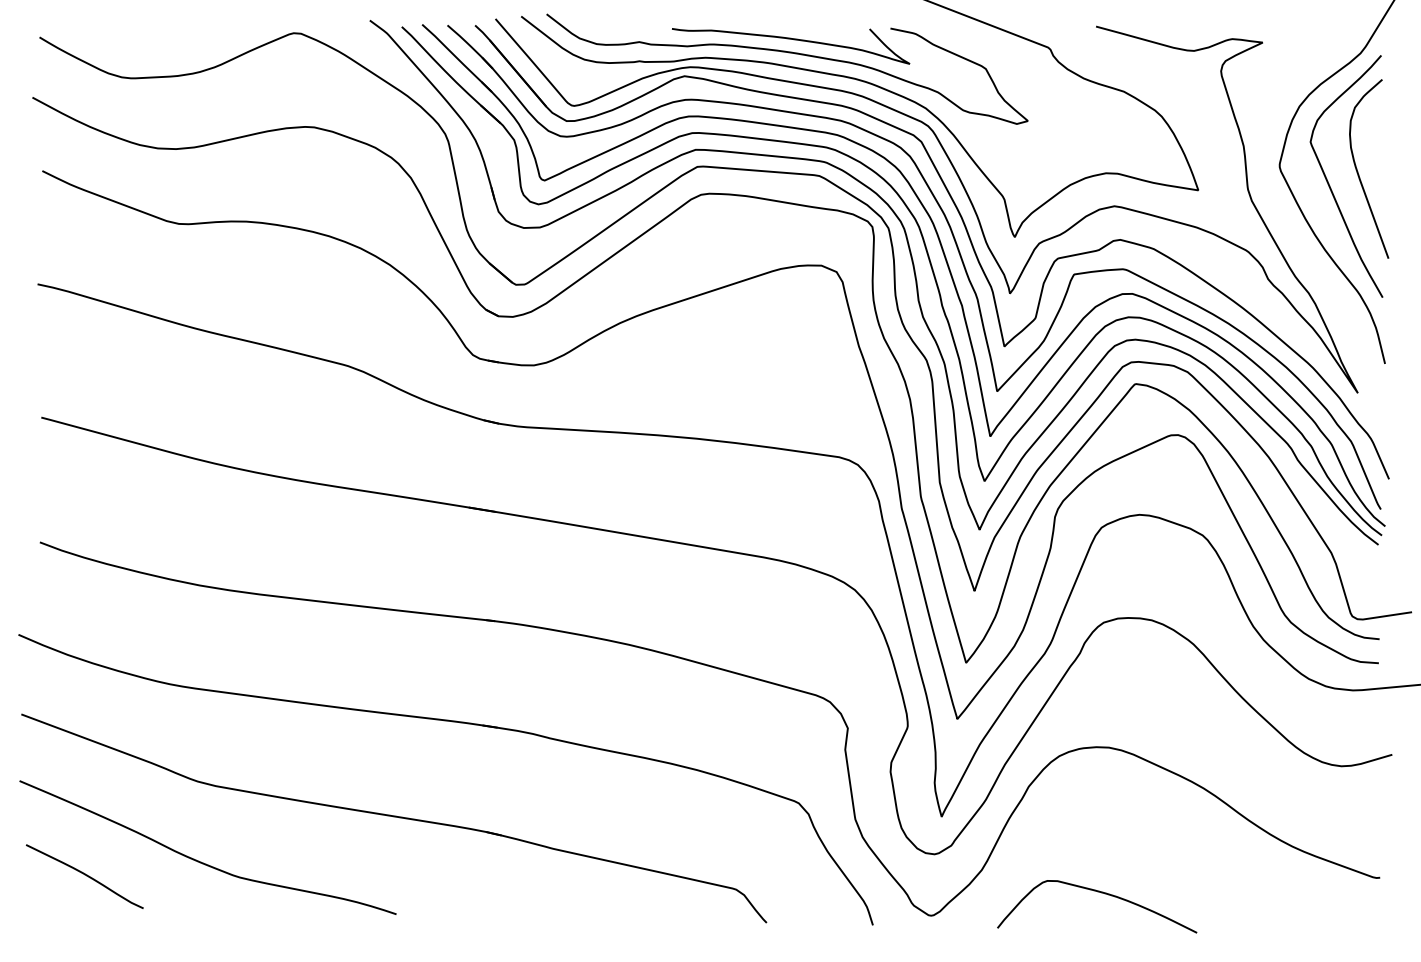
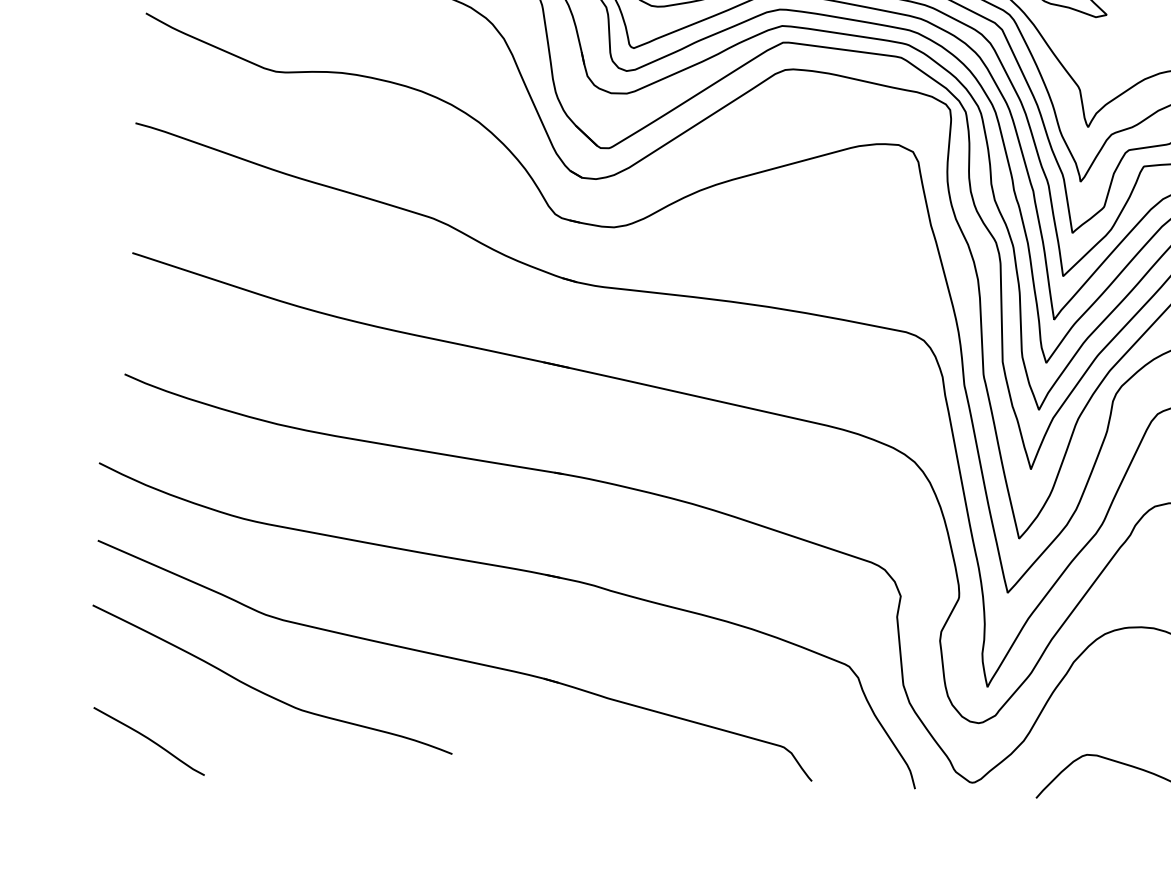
curve: (84, 875) -> (148, 740), moved

